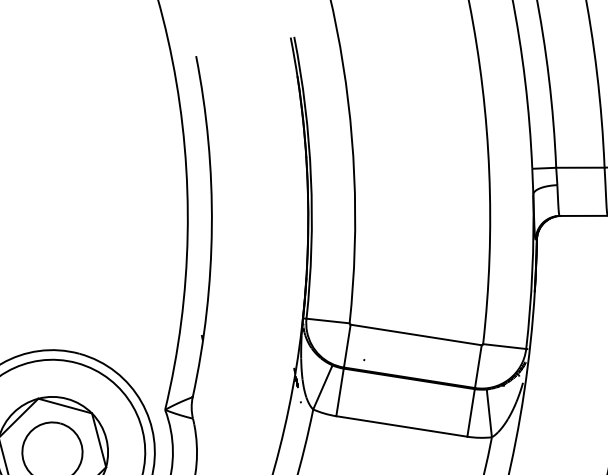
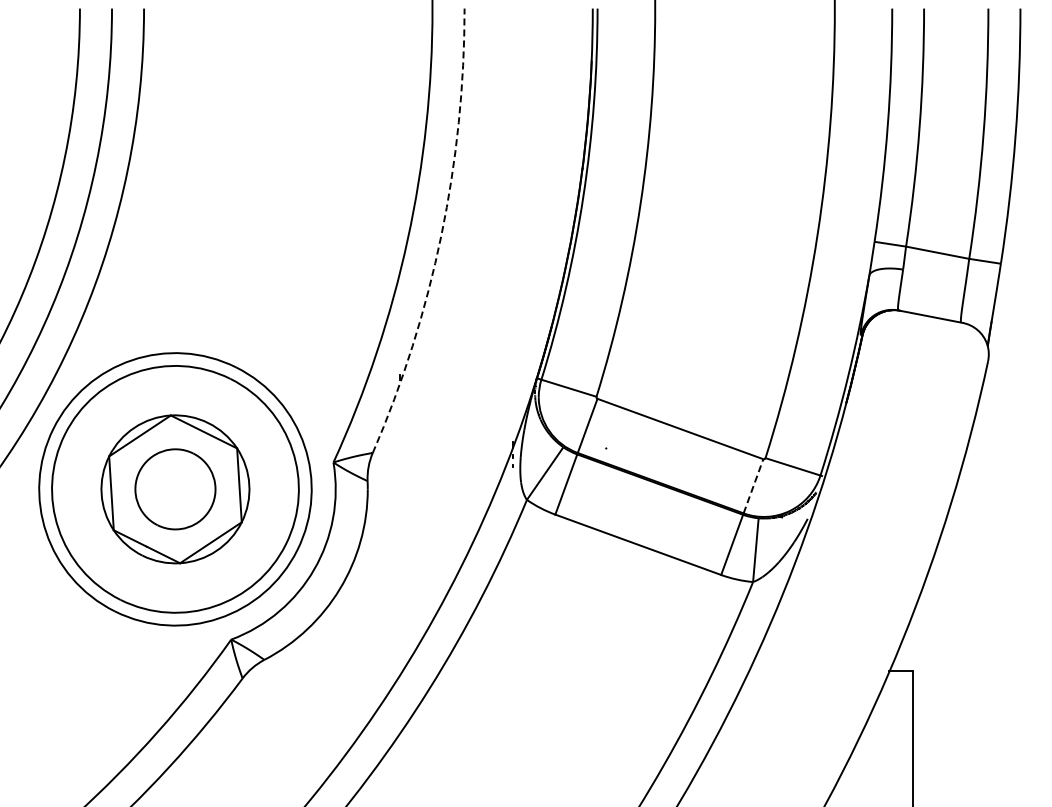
arc: (211, 226) -> (441, 235), solid -> dashed
line: (478, 366) -> (753, 486), solid -> dashed

